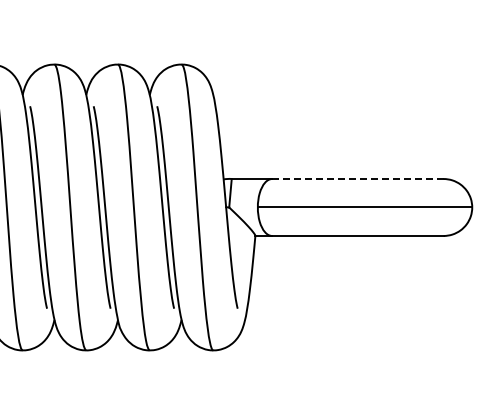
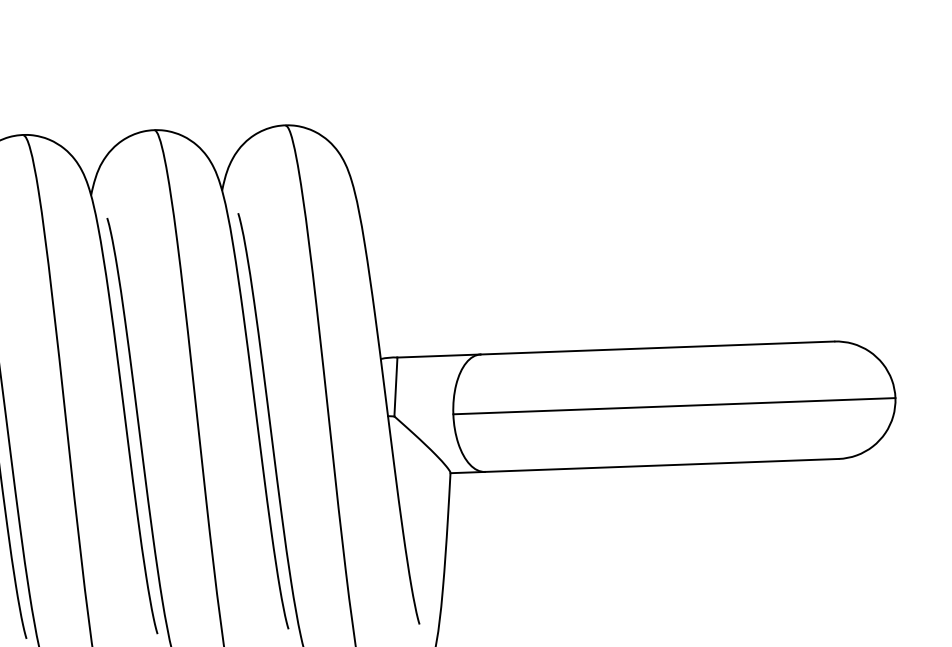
line: (357, 179) -> (656, 349), dashed -> solid

